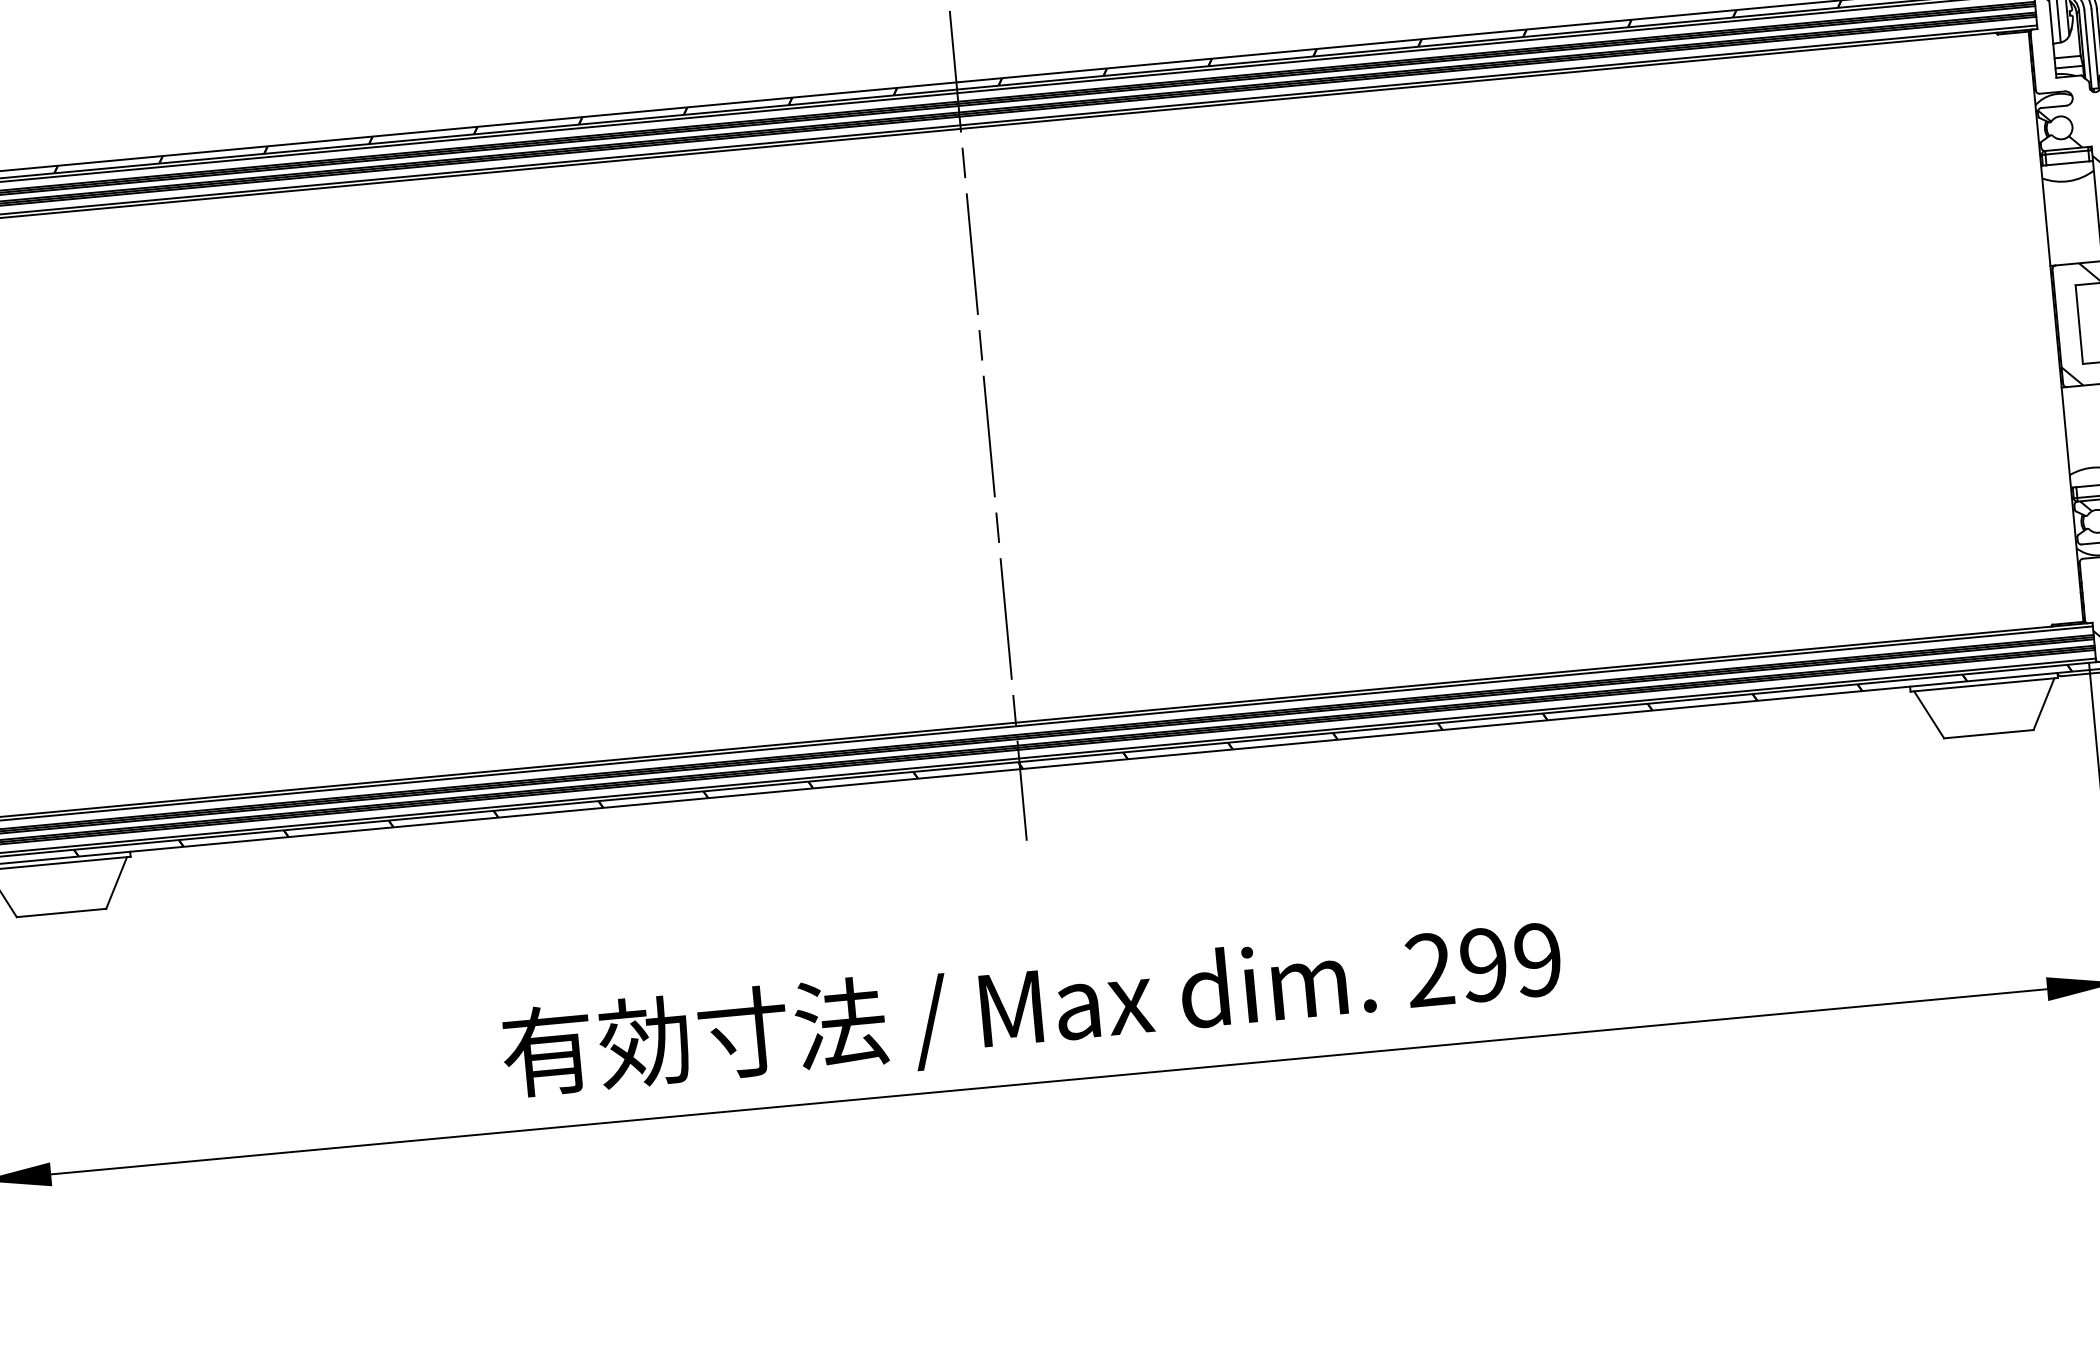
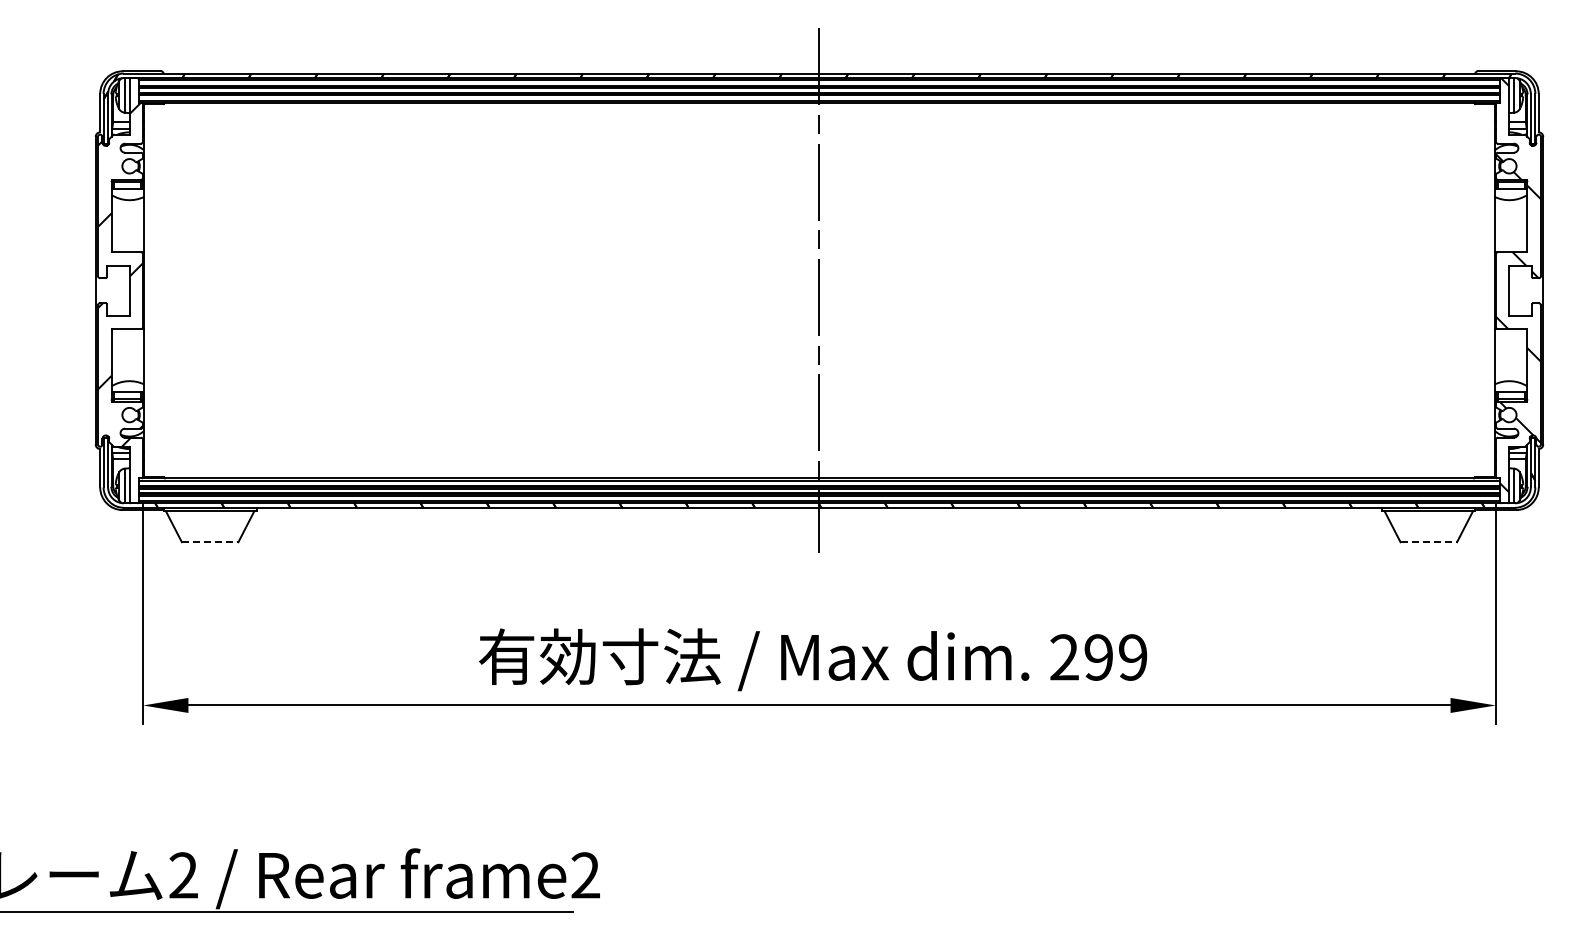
line: (1989, 734) -> (1429, 542), solid -> dashed
line: (62, 913) -> (210, 542), solid -> dashed

